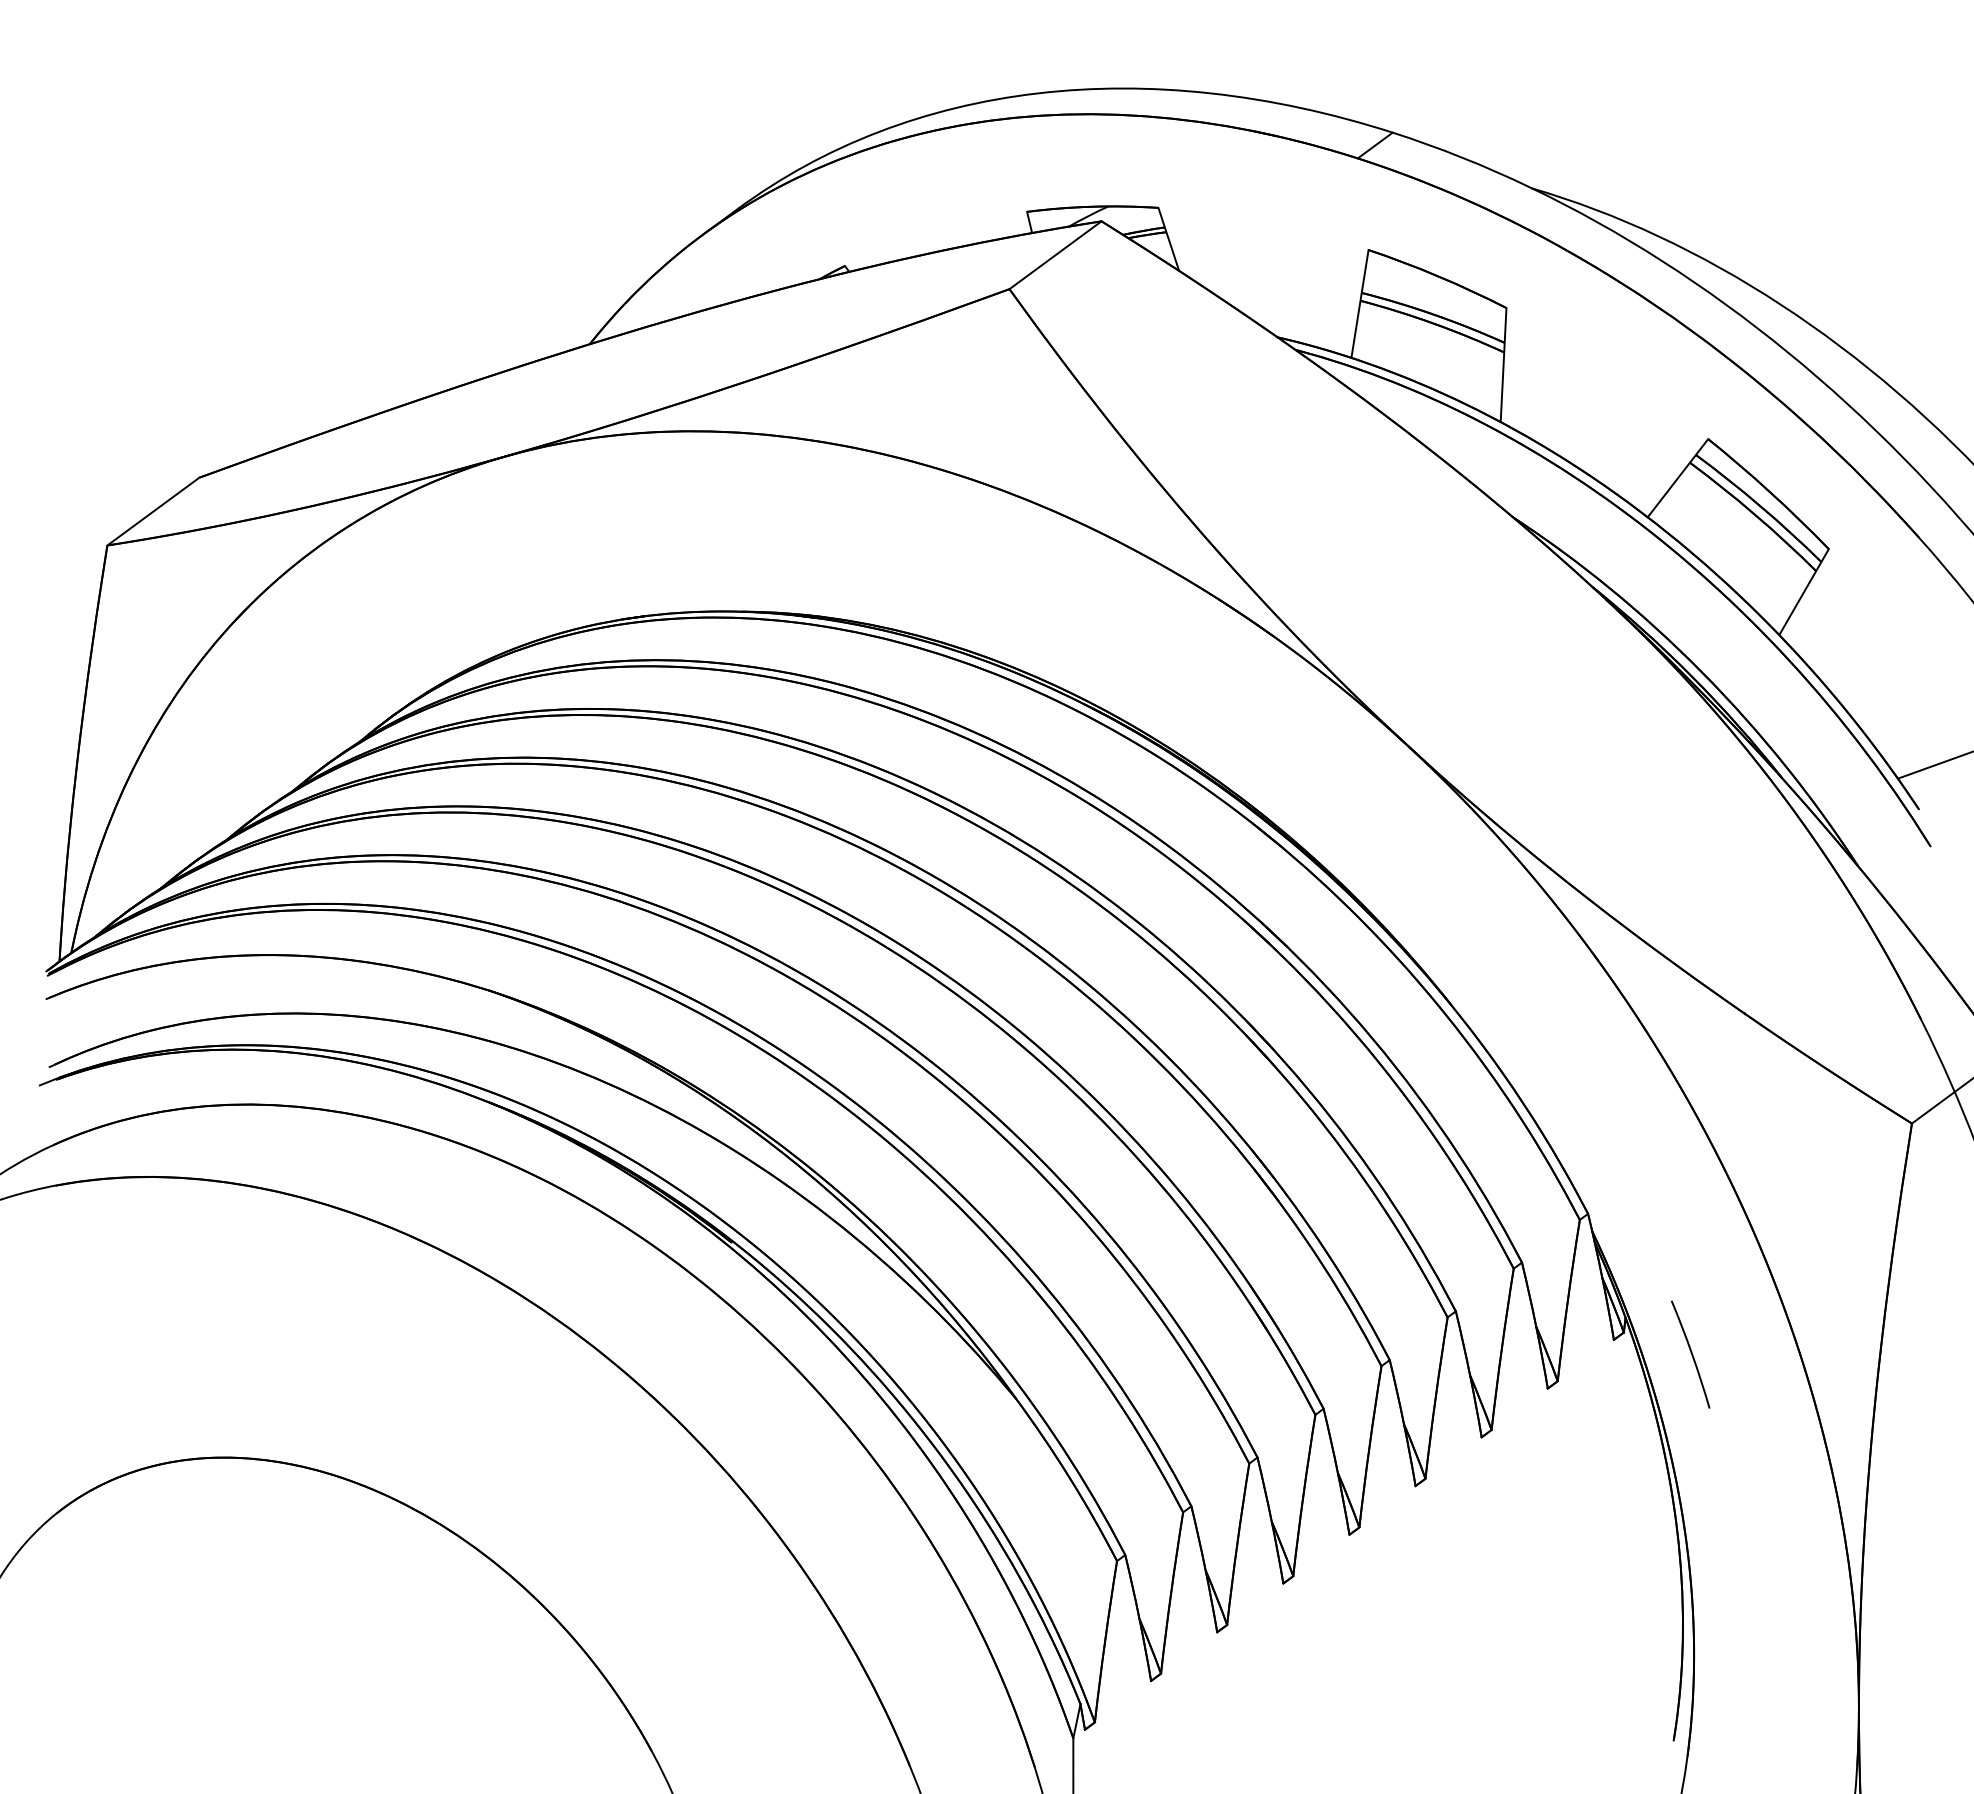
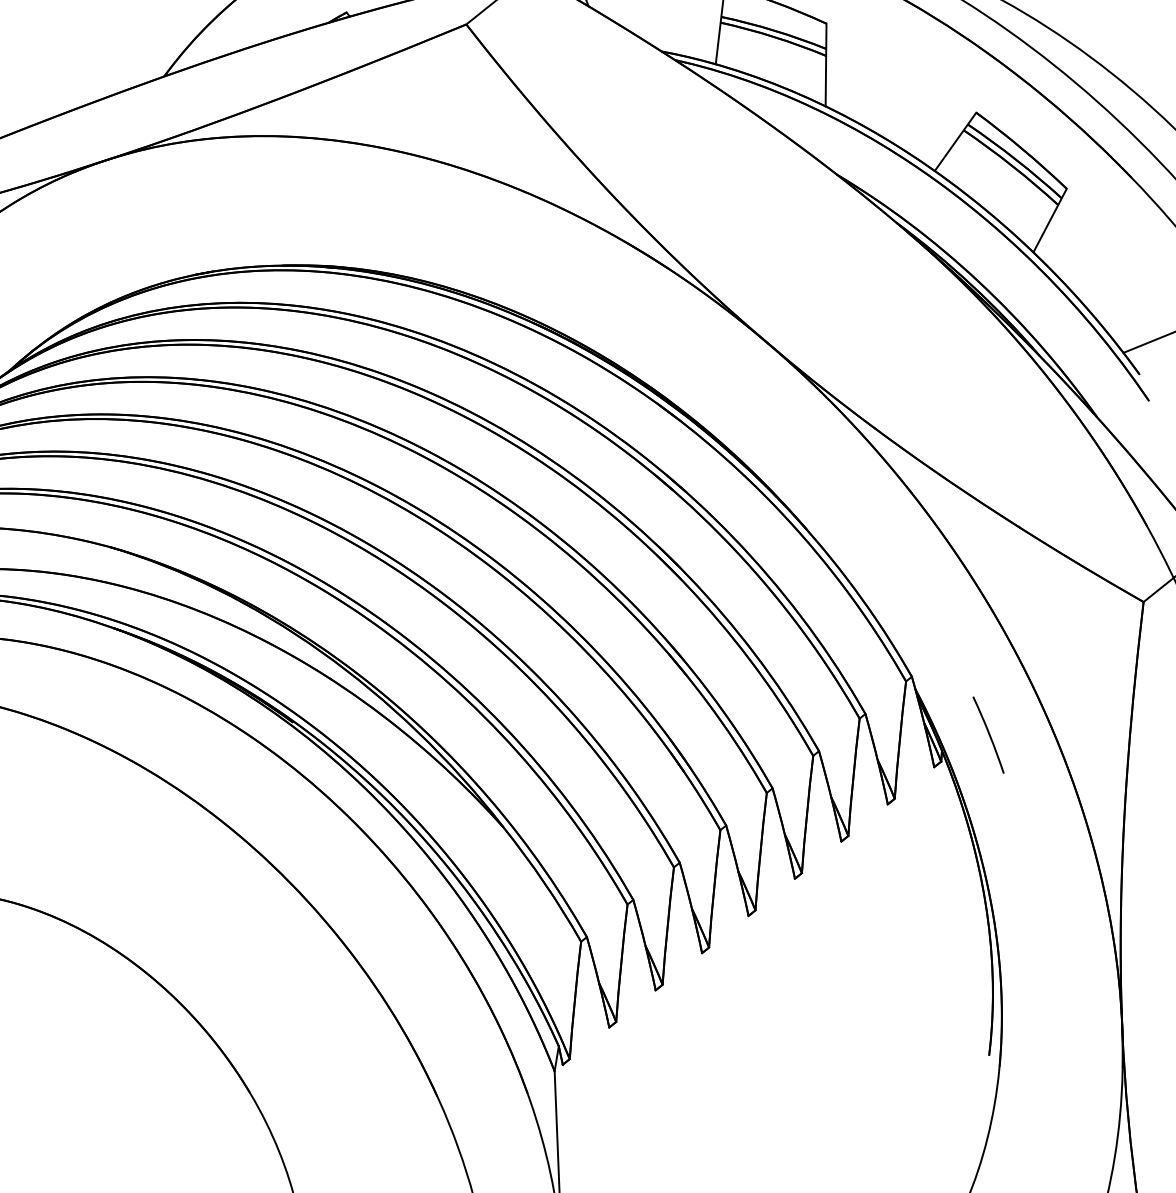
arc: (1690, 1353) -> (988, 734), moved

